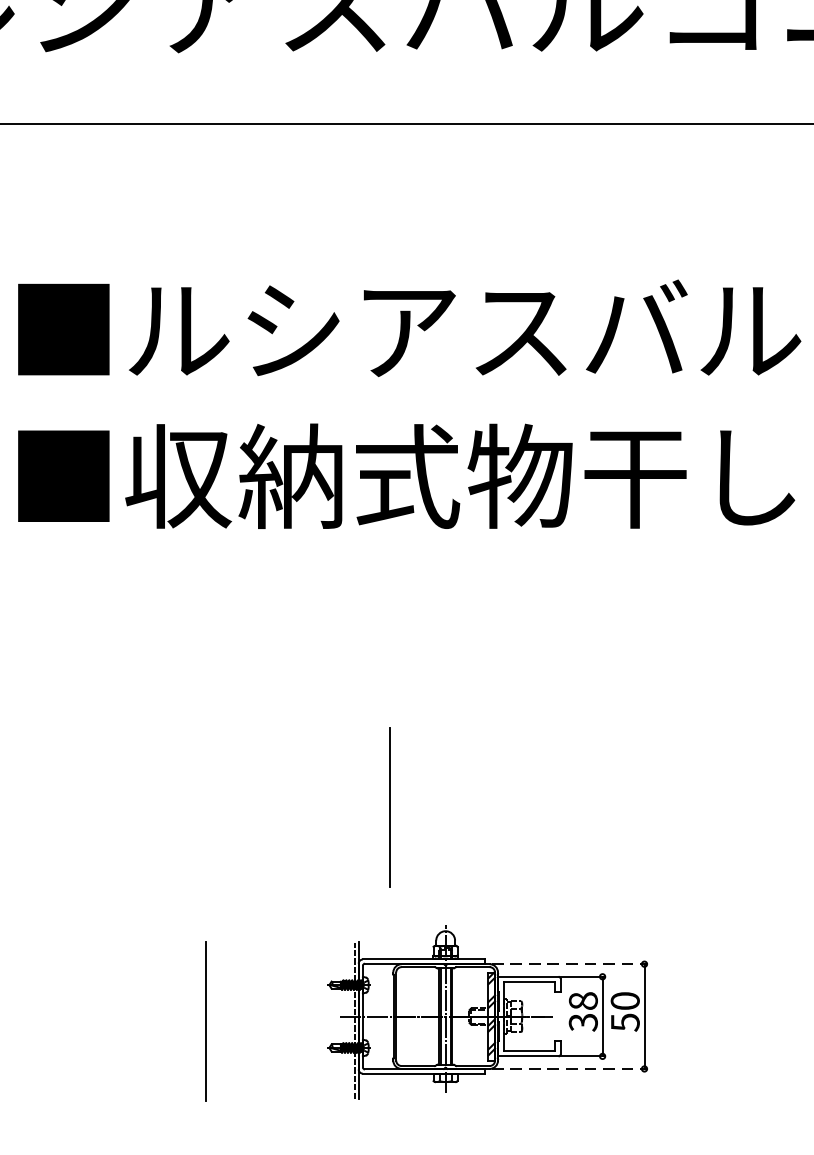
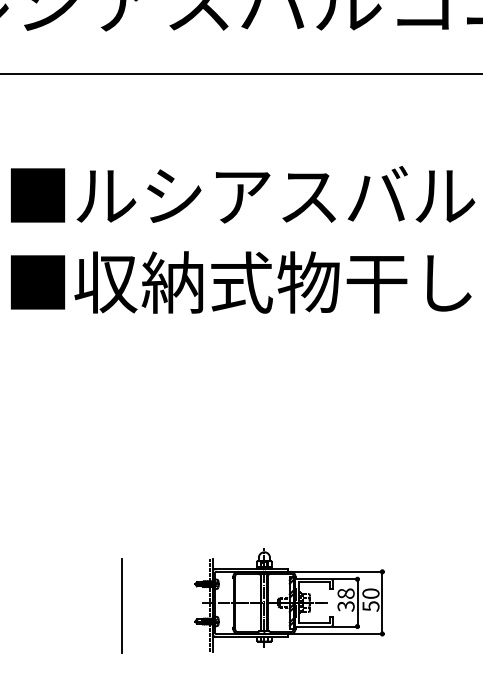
line: (388, 806) -> (230, 478), removed
line: (568, 963) -> (337, 571), dashed -> solid
line: (568, 1068) -> (337, 633), dashed -> solid

